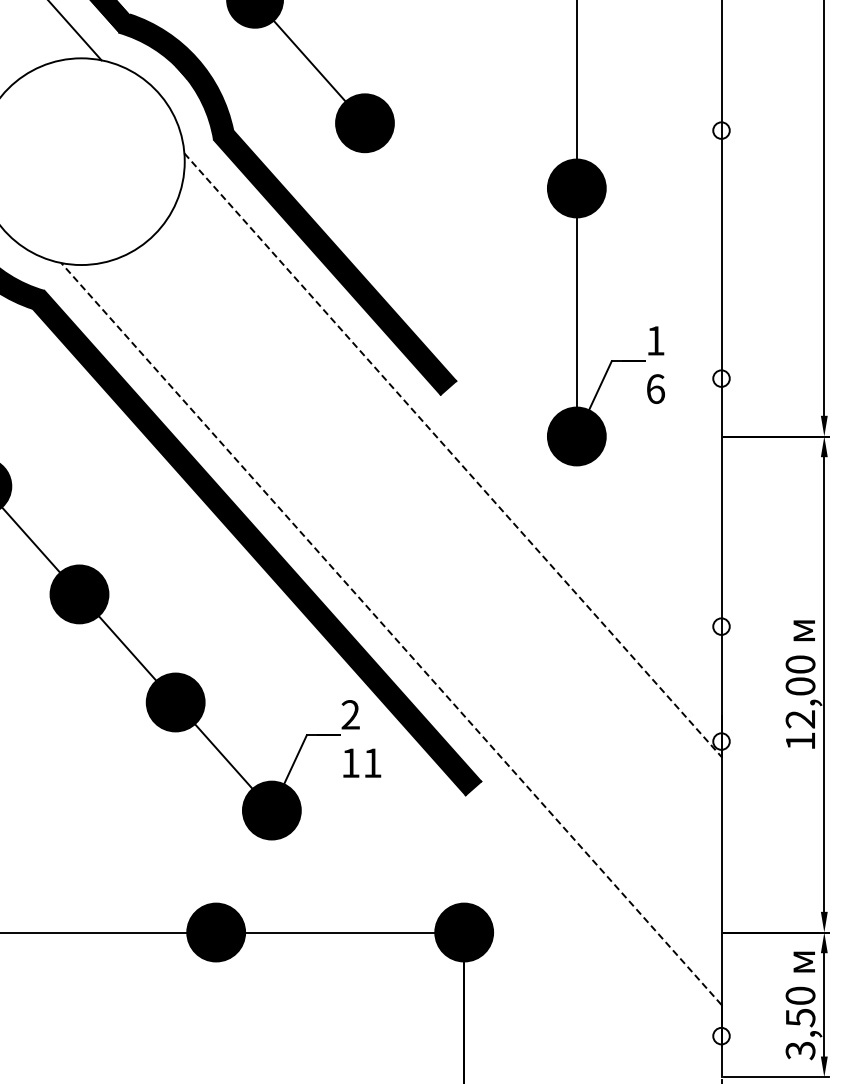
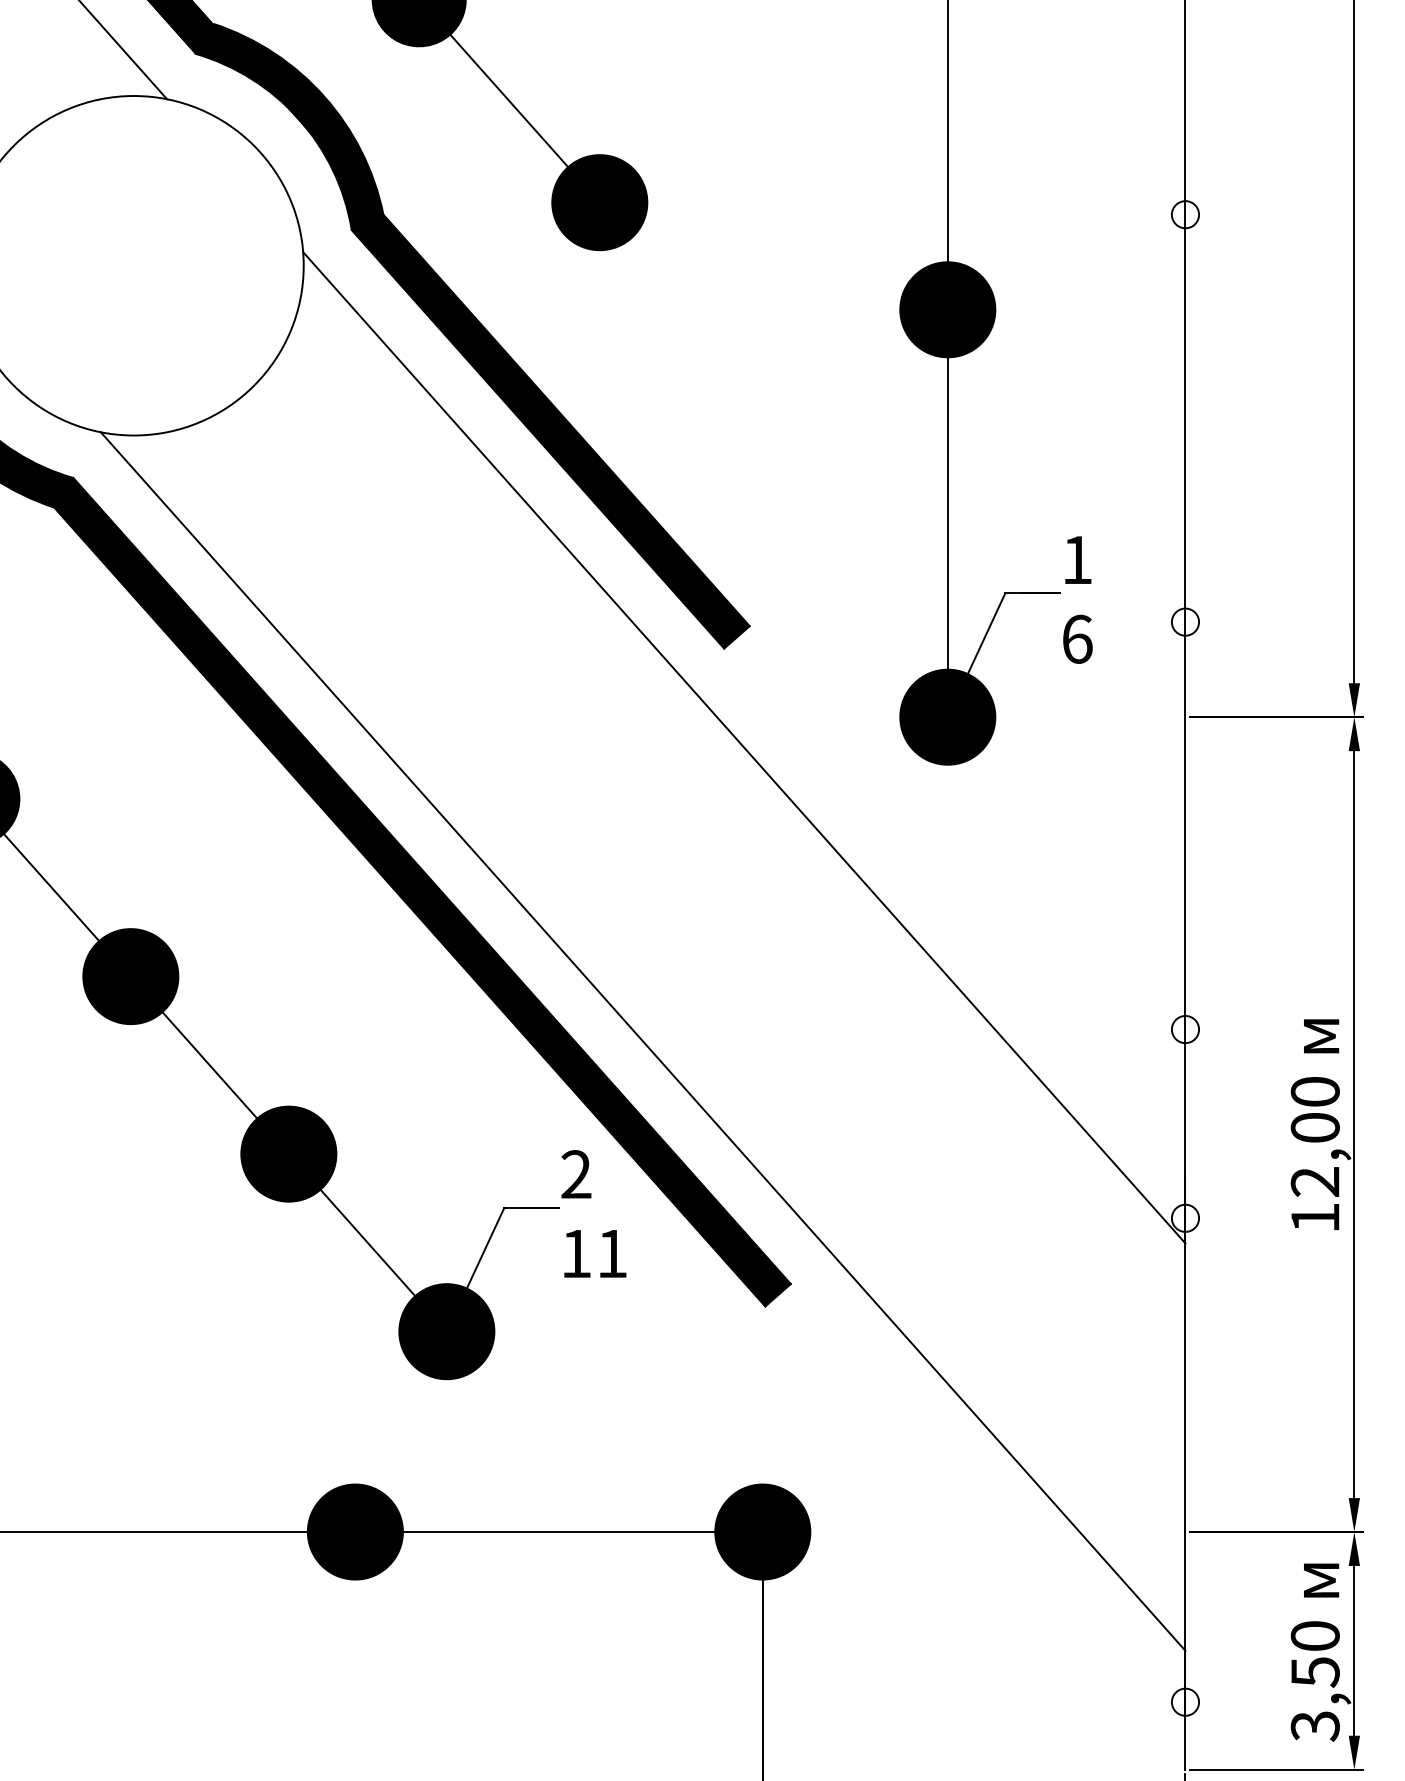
line: (452, 455) -> (743, 748), dashed -> solid
line: (391, 633) -> (643, 1040), dashed -> solid

